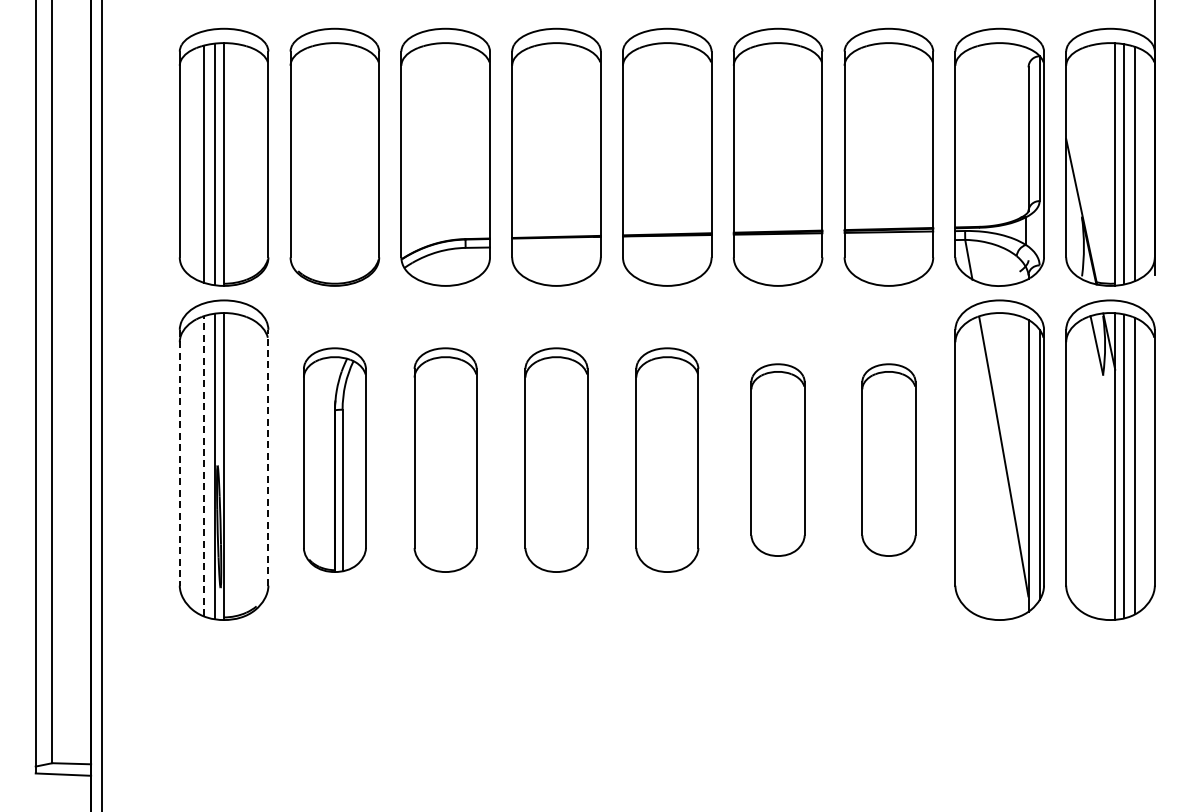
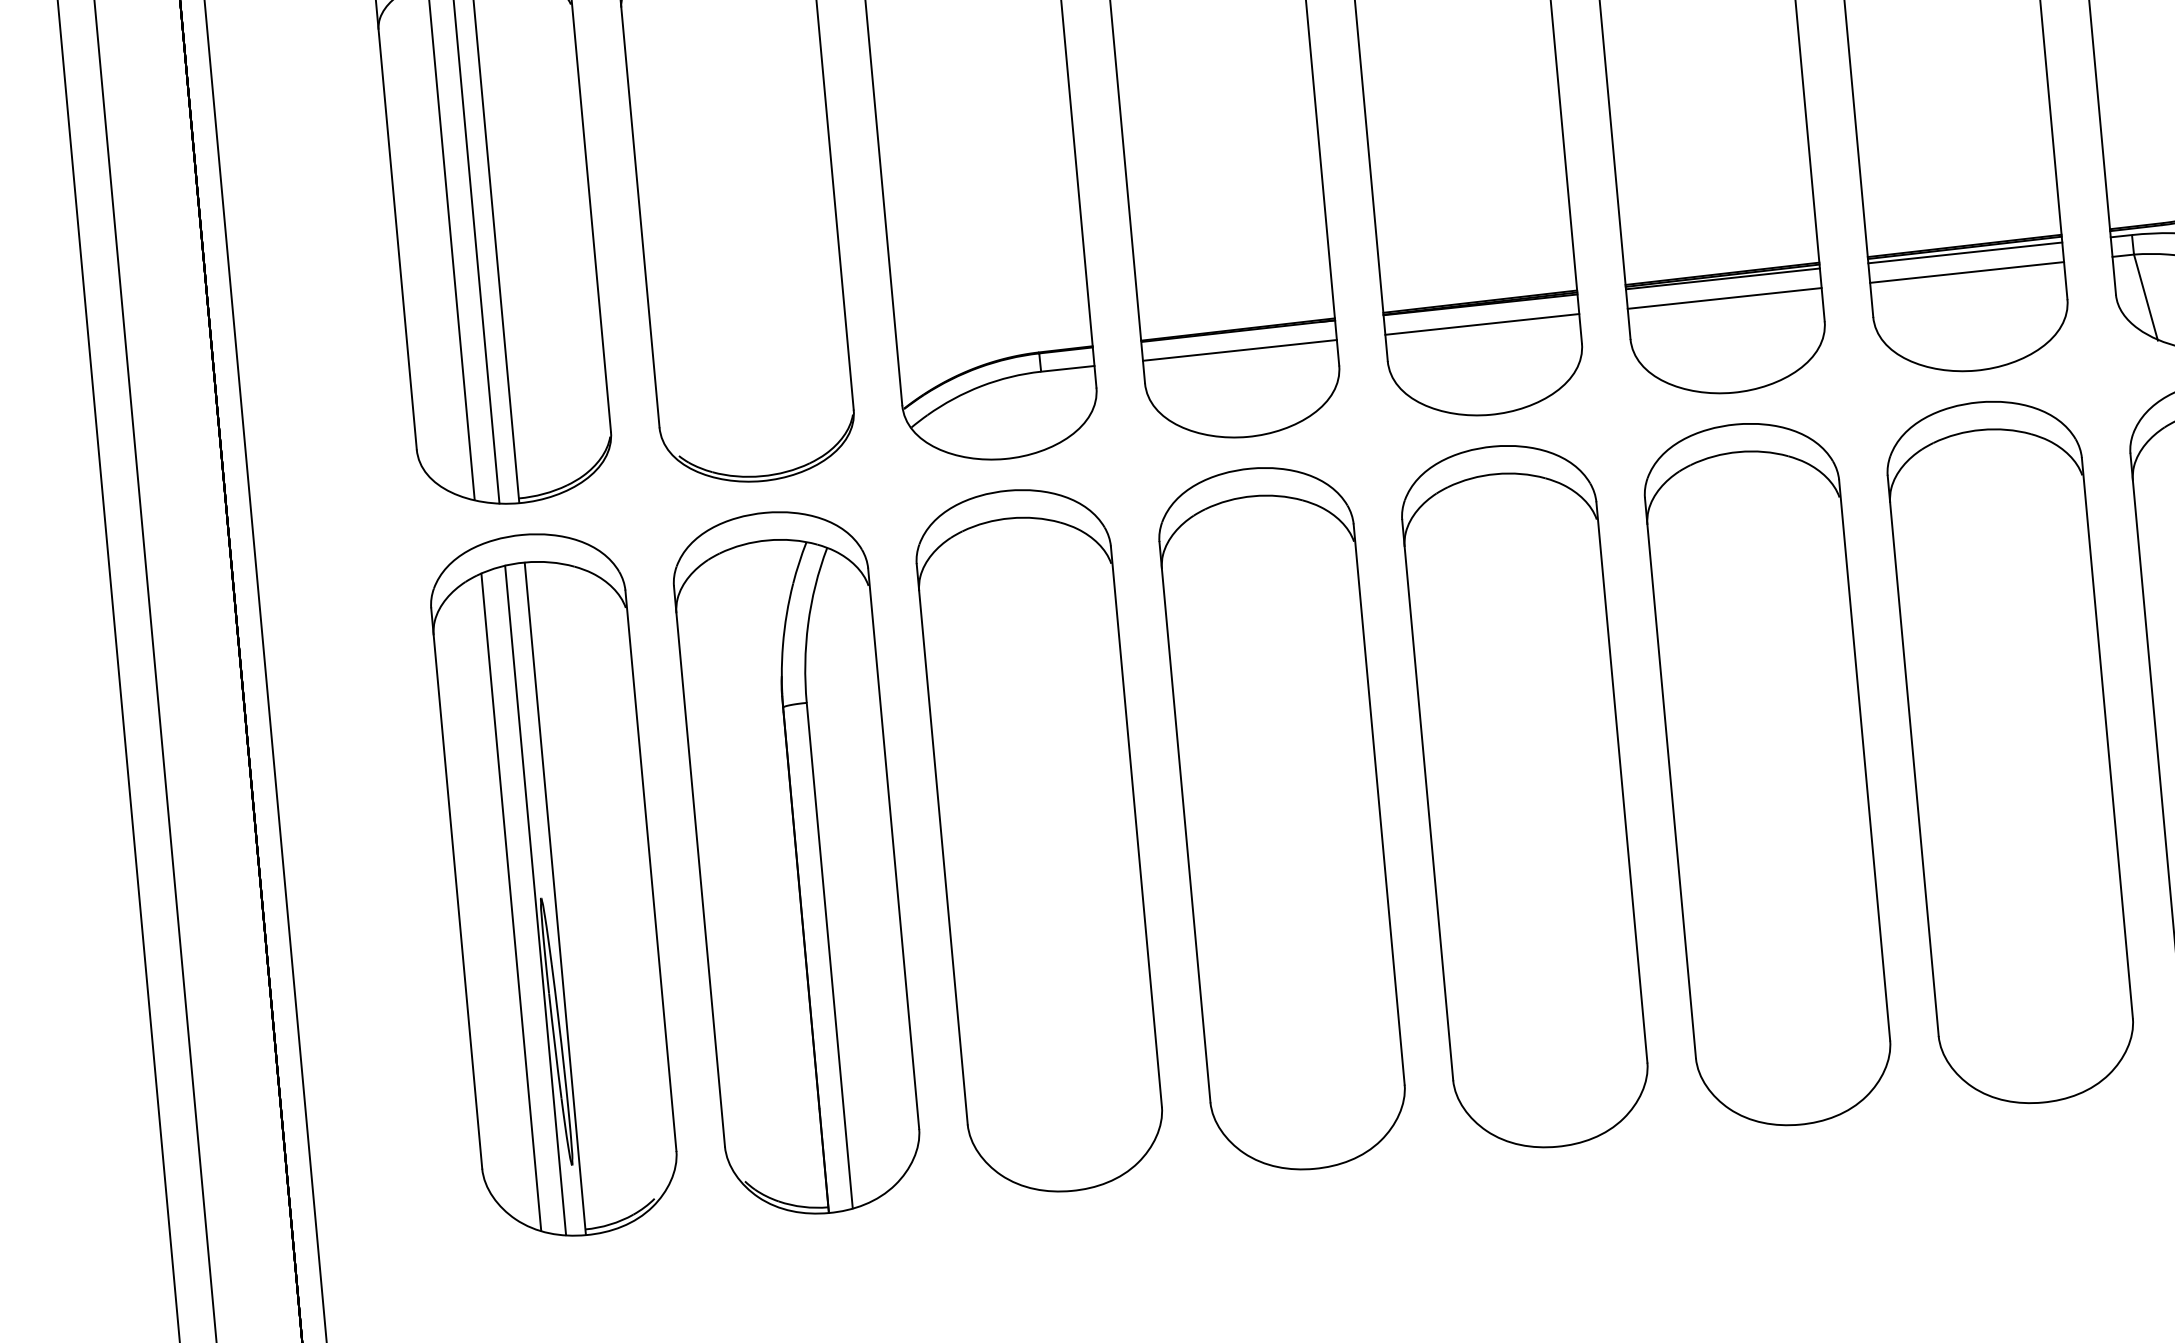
line: (888, 240) -> (1966, 271), added
line: (777, 242) -> (1723, 297), added
line: (666, 244) -> (1480, 324), added
line: (556, 246) -> (1239, 350), added
line: (179, 457) -> (456, 887), dashed -> solid
line: (268, 457) -> (651, 870), dashed -> solid
part: (334, 459) -> (796, 861), size x1.43
part: (445, 459) -> (1039, 839), size x1.43
part: (556, 459) -> (1282, 817), size x1.43
part: (667, 459) -> (1525, 795), size x1.43
part: (777, 459) -> (1766, 773), size x1.67
part: (888, 459) -> (2009, 750), size x1.67
line: (203, 466) -> (510, 902), dashed -> solid

